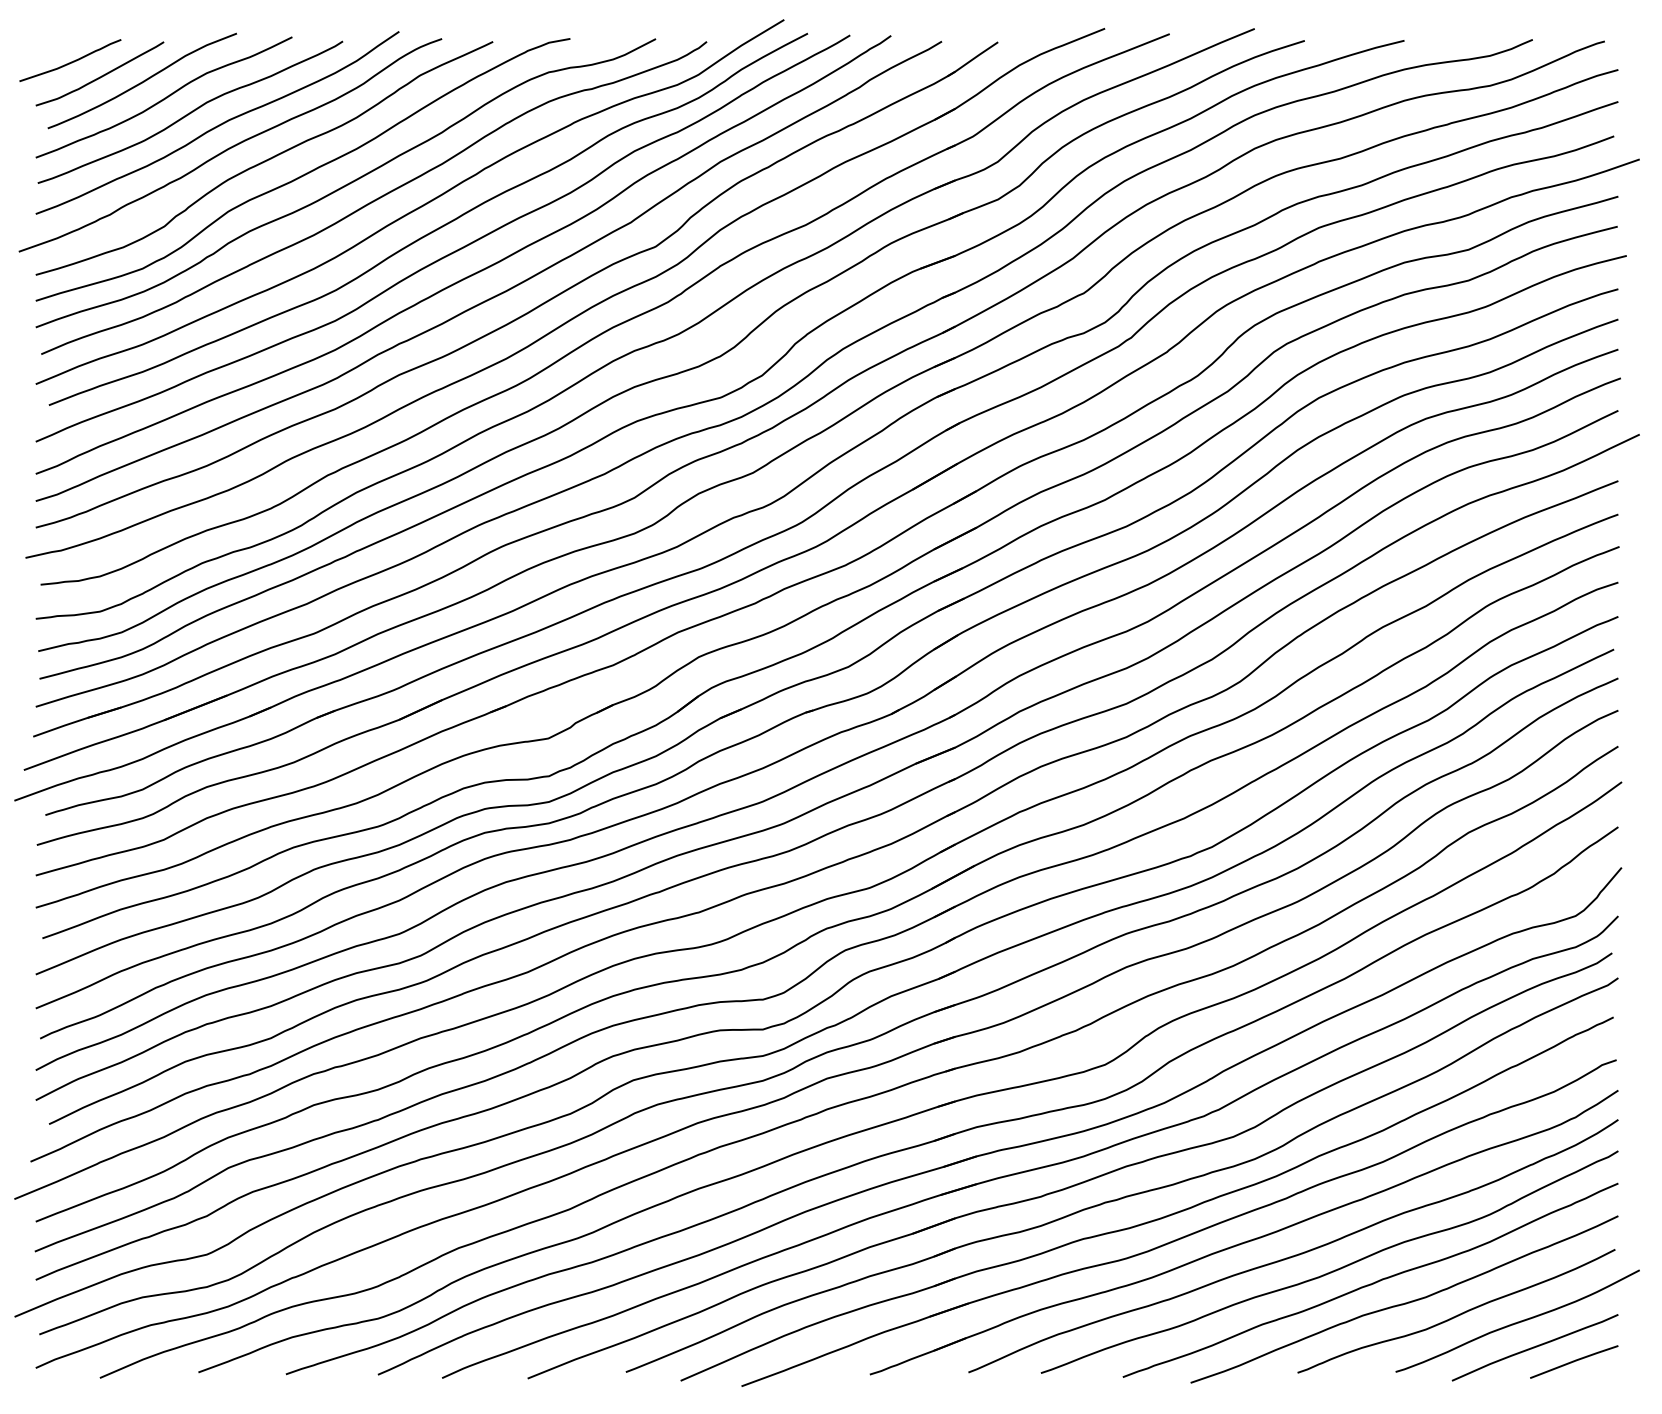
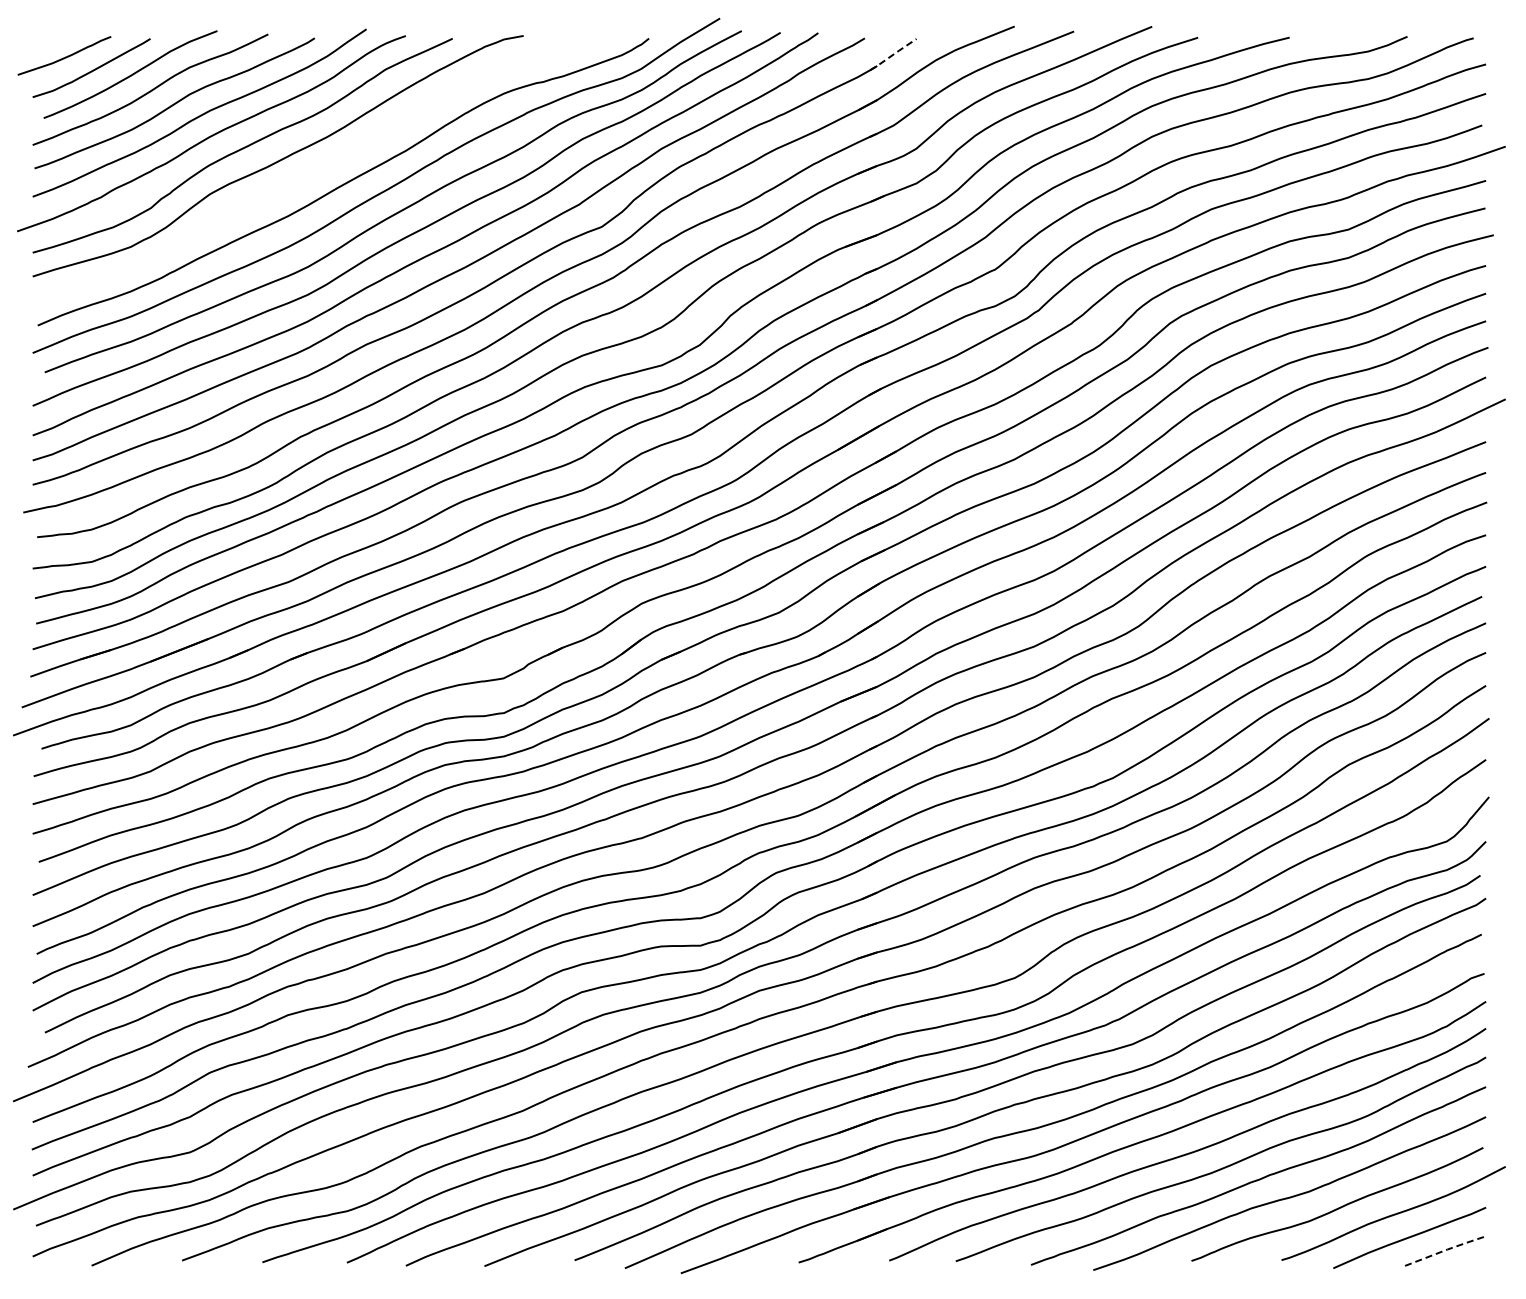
line: (973, 59) -> (893, 54), solid -> dashed
curve: (345, 184) -> (317, 169), removed
line: (1575, 1360) -> (1446, 1249), solid -> dashed

